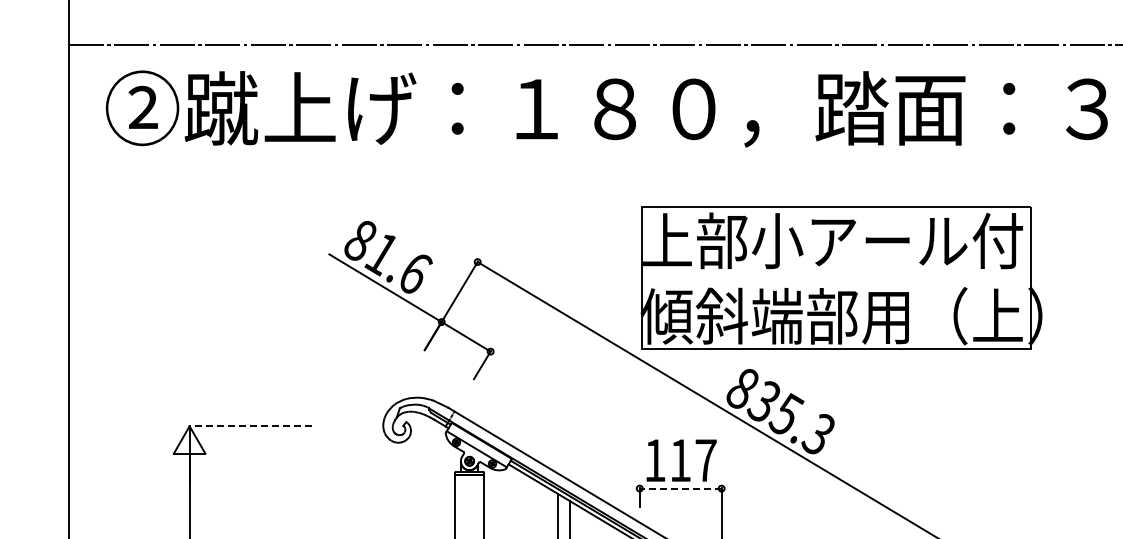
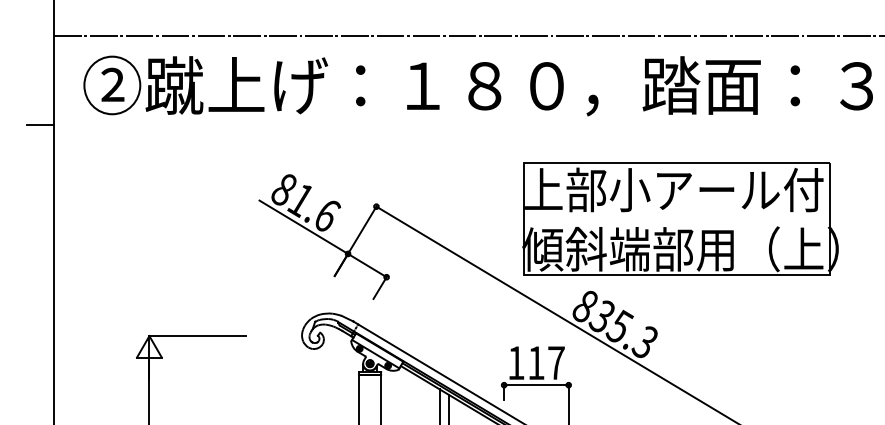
line: (50, 158) -> (39, 125), added
part: (841, 277) -> (680, 218), moved
line: (250, 426) -> (197, 336), dashed -> solid
line: (680, 488) -> (536, 385), dashed -> solid

